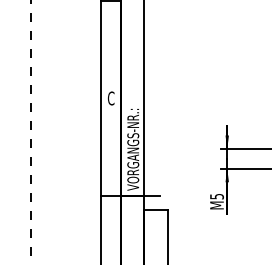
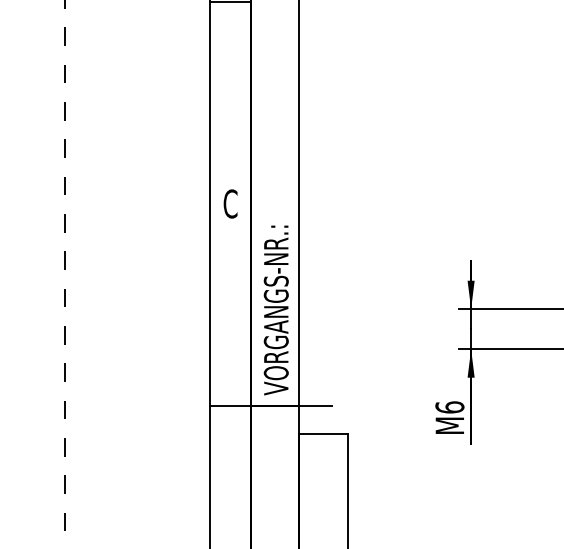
text: (216, 196) -> (448, 407), M5 -> M6

